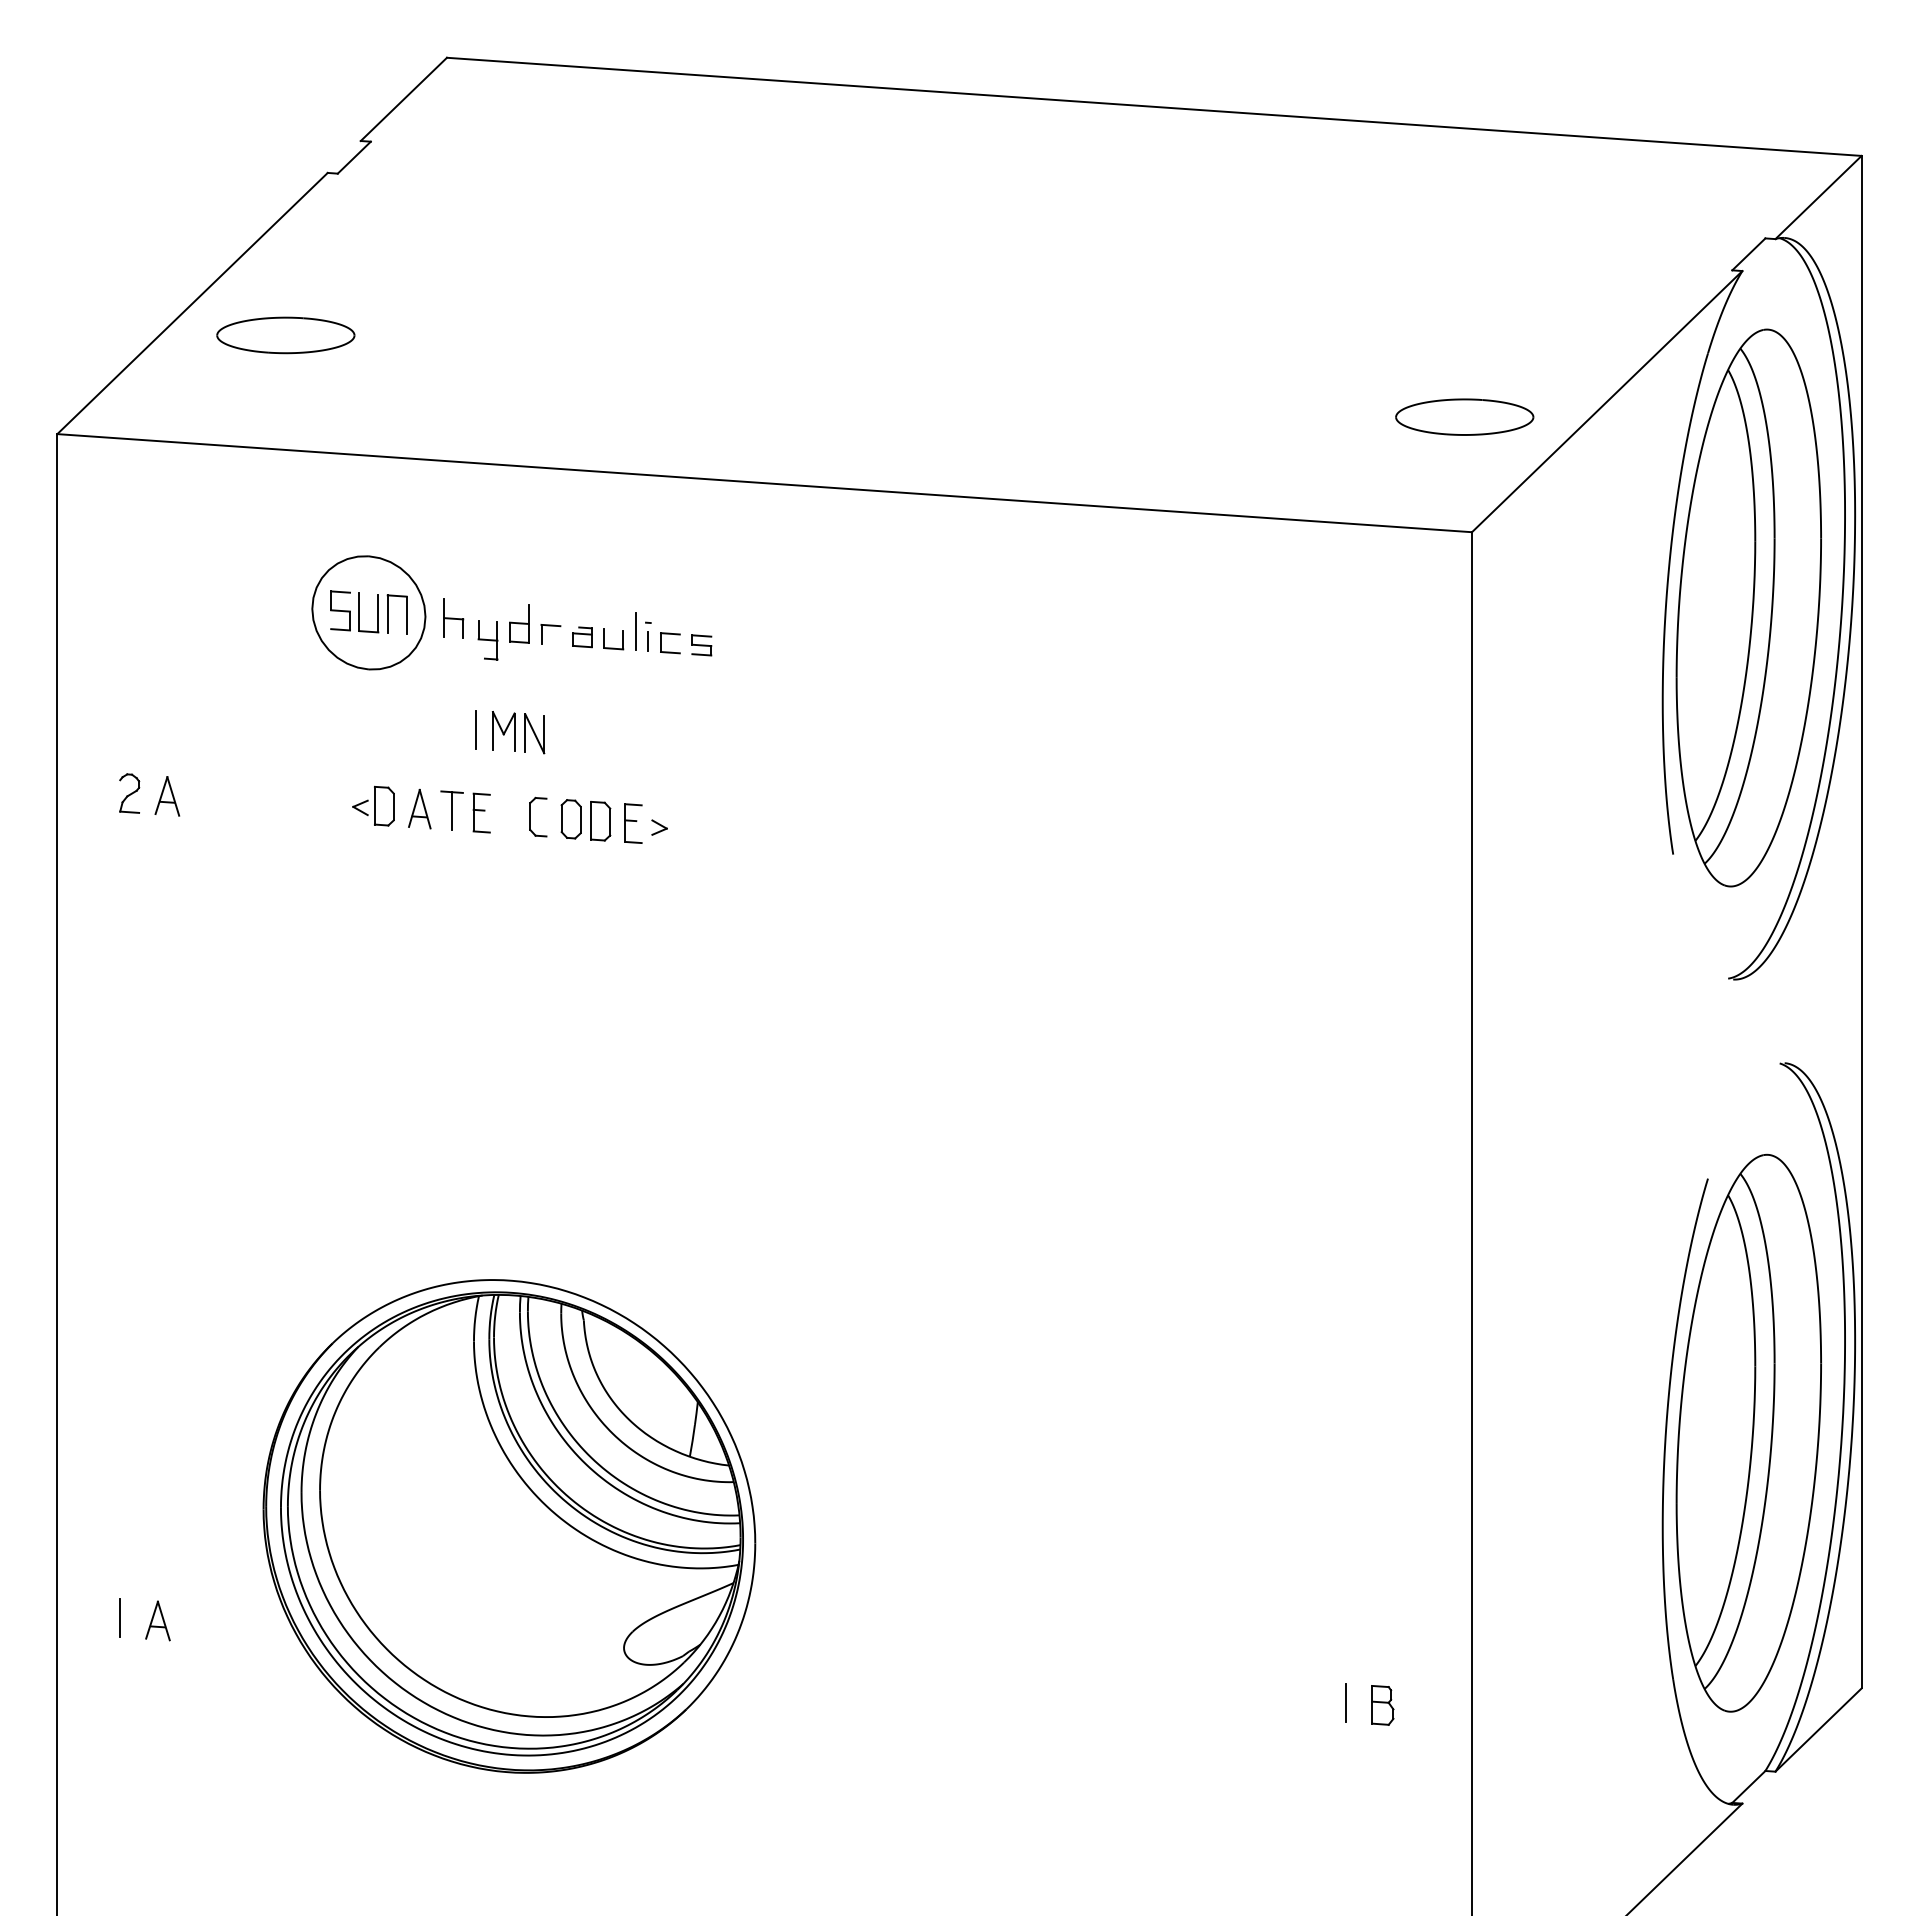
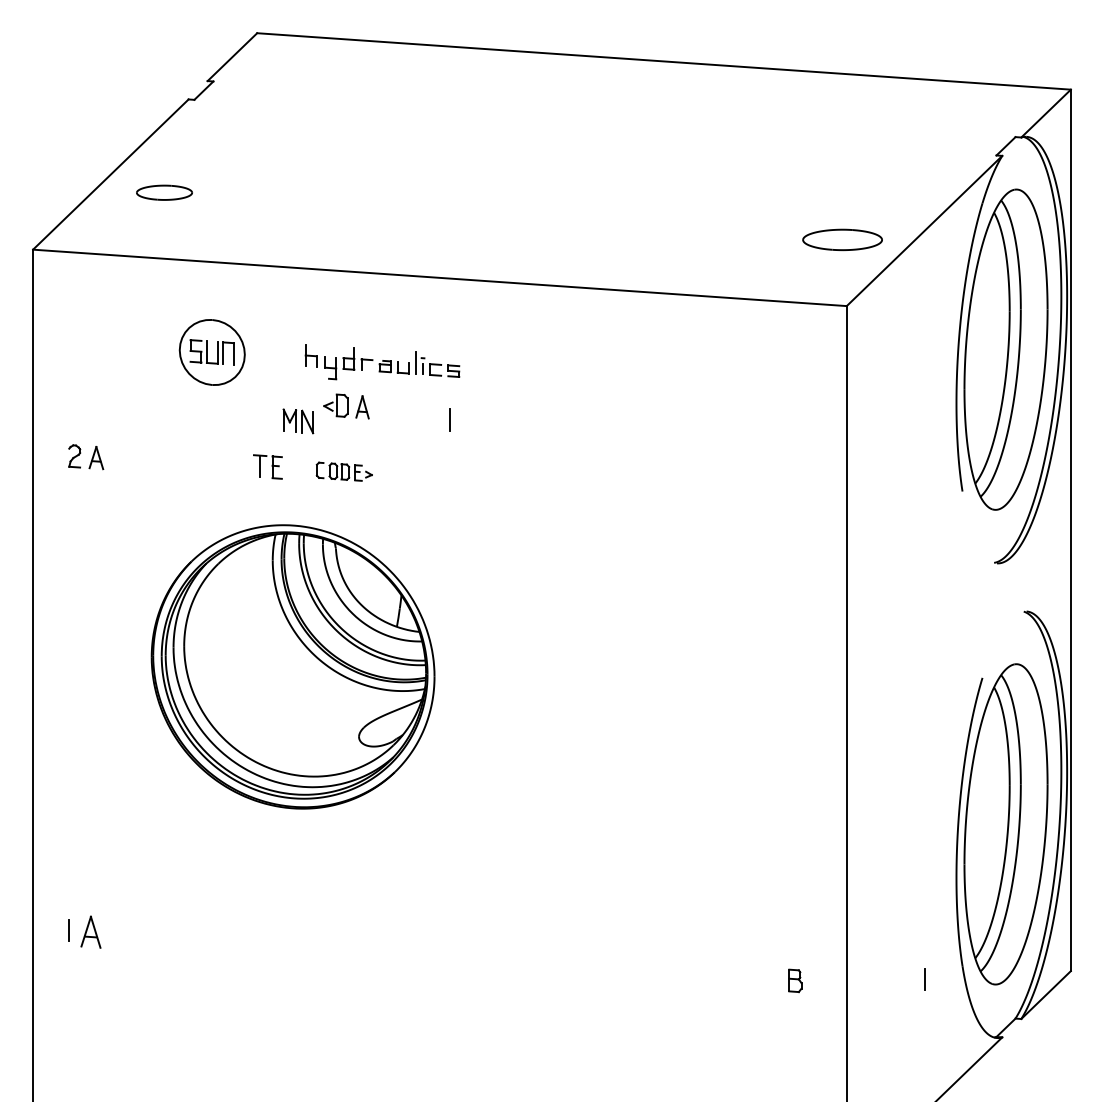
part: (285, 334) -> (164, 192), size x0.7
part: (577, 630) -> (382, 362), moved
line: (475, 729) -> (449, 419), moved
part: (391, 807) -> (346, 406), moved
part: (598, 819) -> (344, 471), size x0.7
part: (508, 1525) -> (292, 666), moved
part: (157, 1621) -> (90, 932), size x1.4
line: (1344, 1702) -> (924, 979), moved

